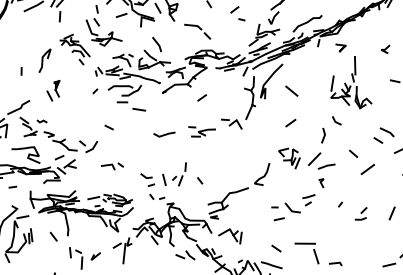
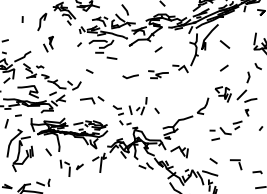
line: (21, 71) -> (22, 19), moved
part: (112, 166) -> (92, 100), size x1.43
part: (306, 253) -> (235, 164), size x0.62

